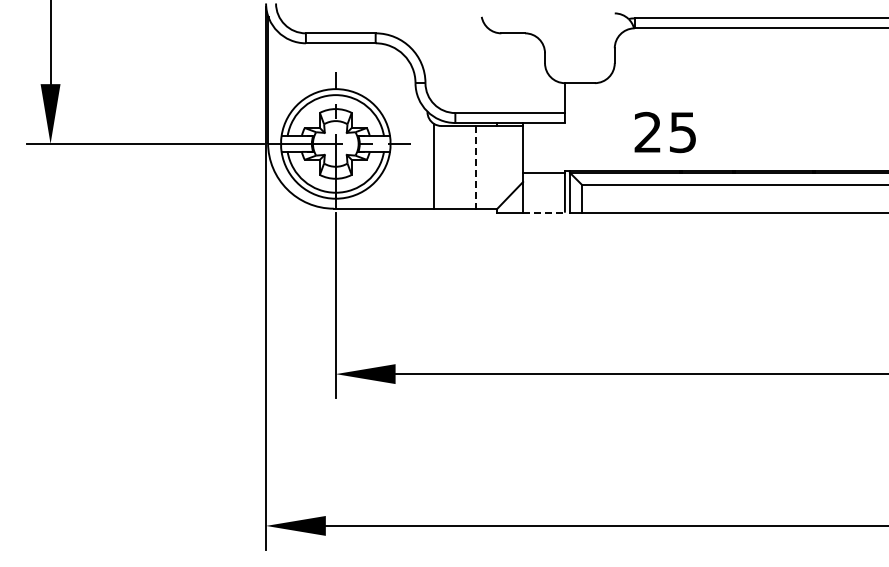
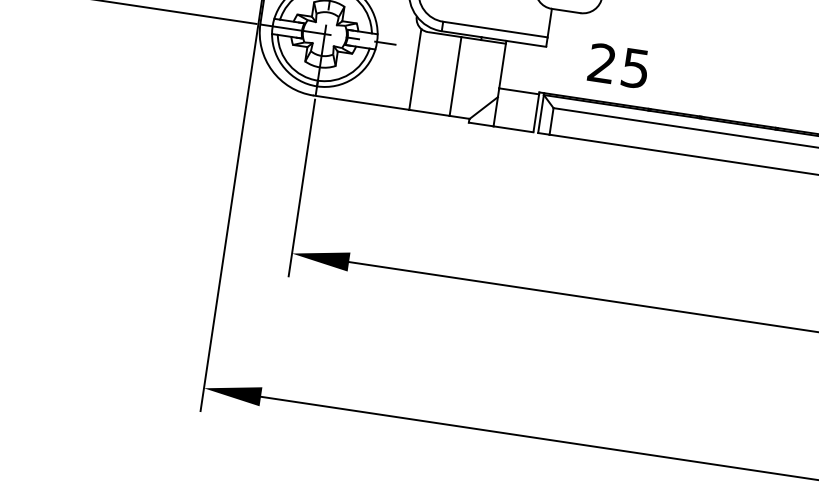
text: (664, 132) -> (617, 65), moved
line: (476, 167) -> (455, 76), dashed -> solid
line: (544, 212) -> (513, 129), dashed -> solid

